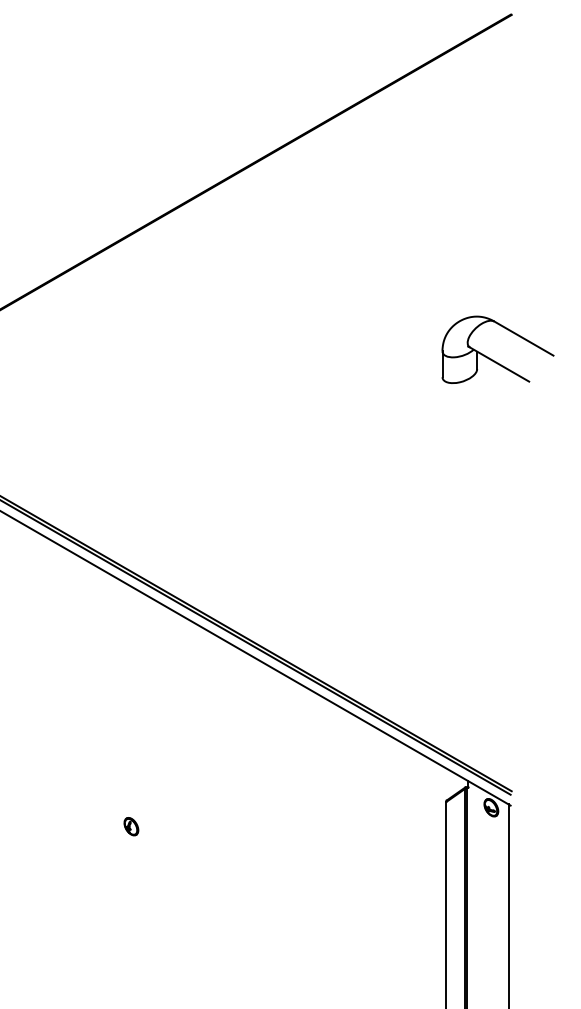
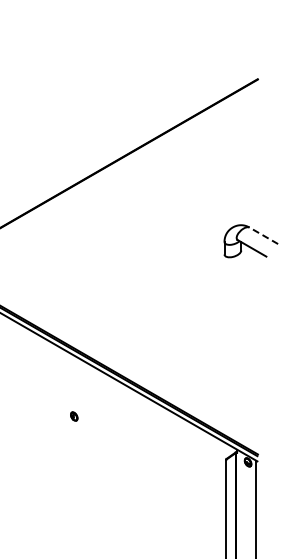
line: (523, 337) -> (263, 235), solid -> dashed
part: (131, 826) -> (74, 416), moved

